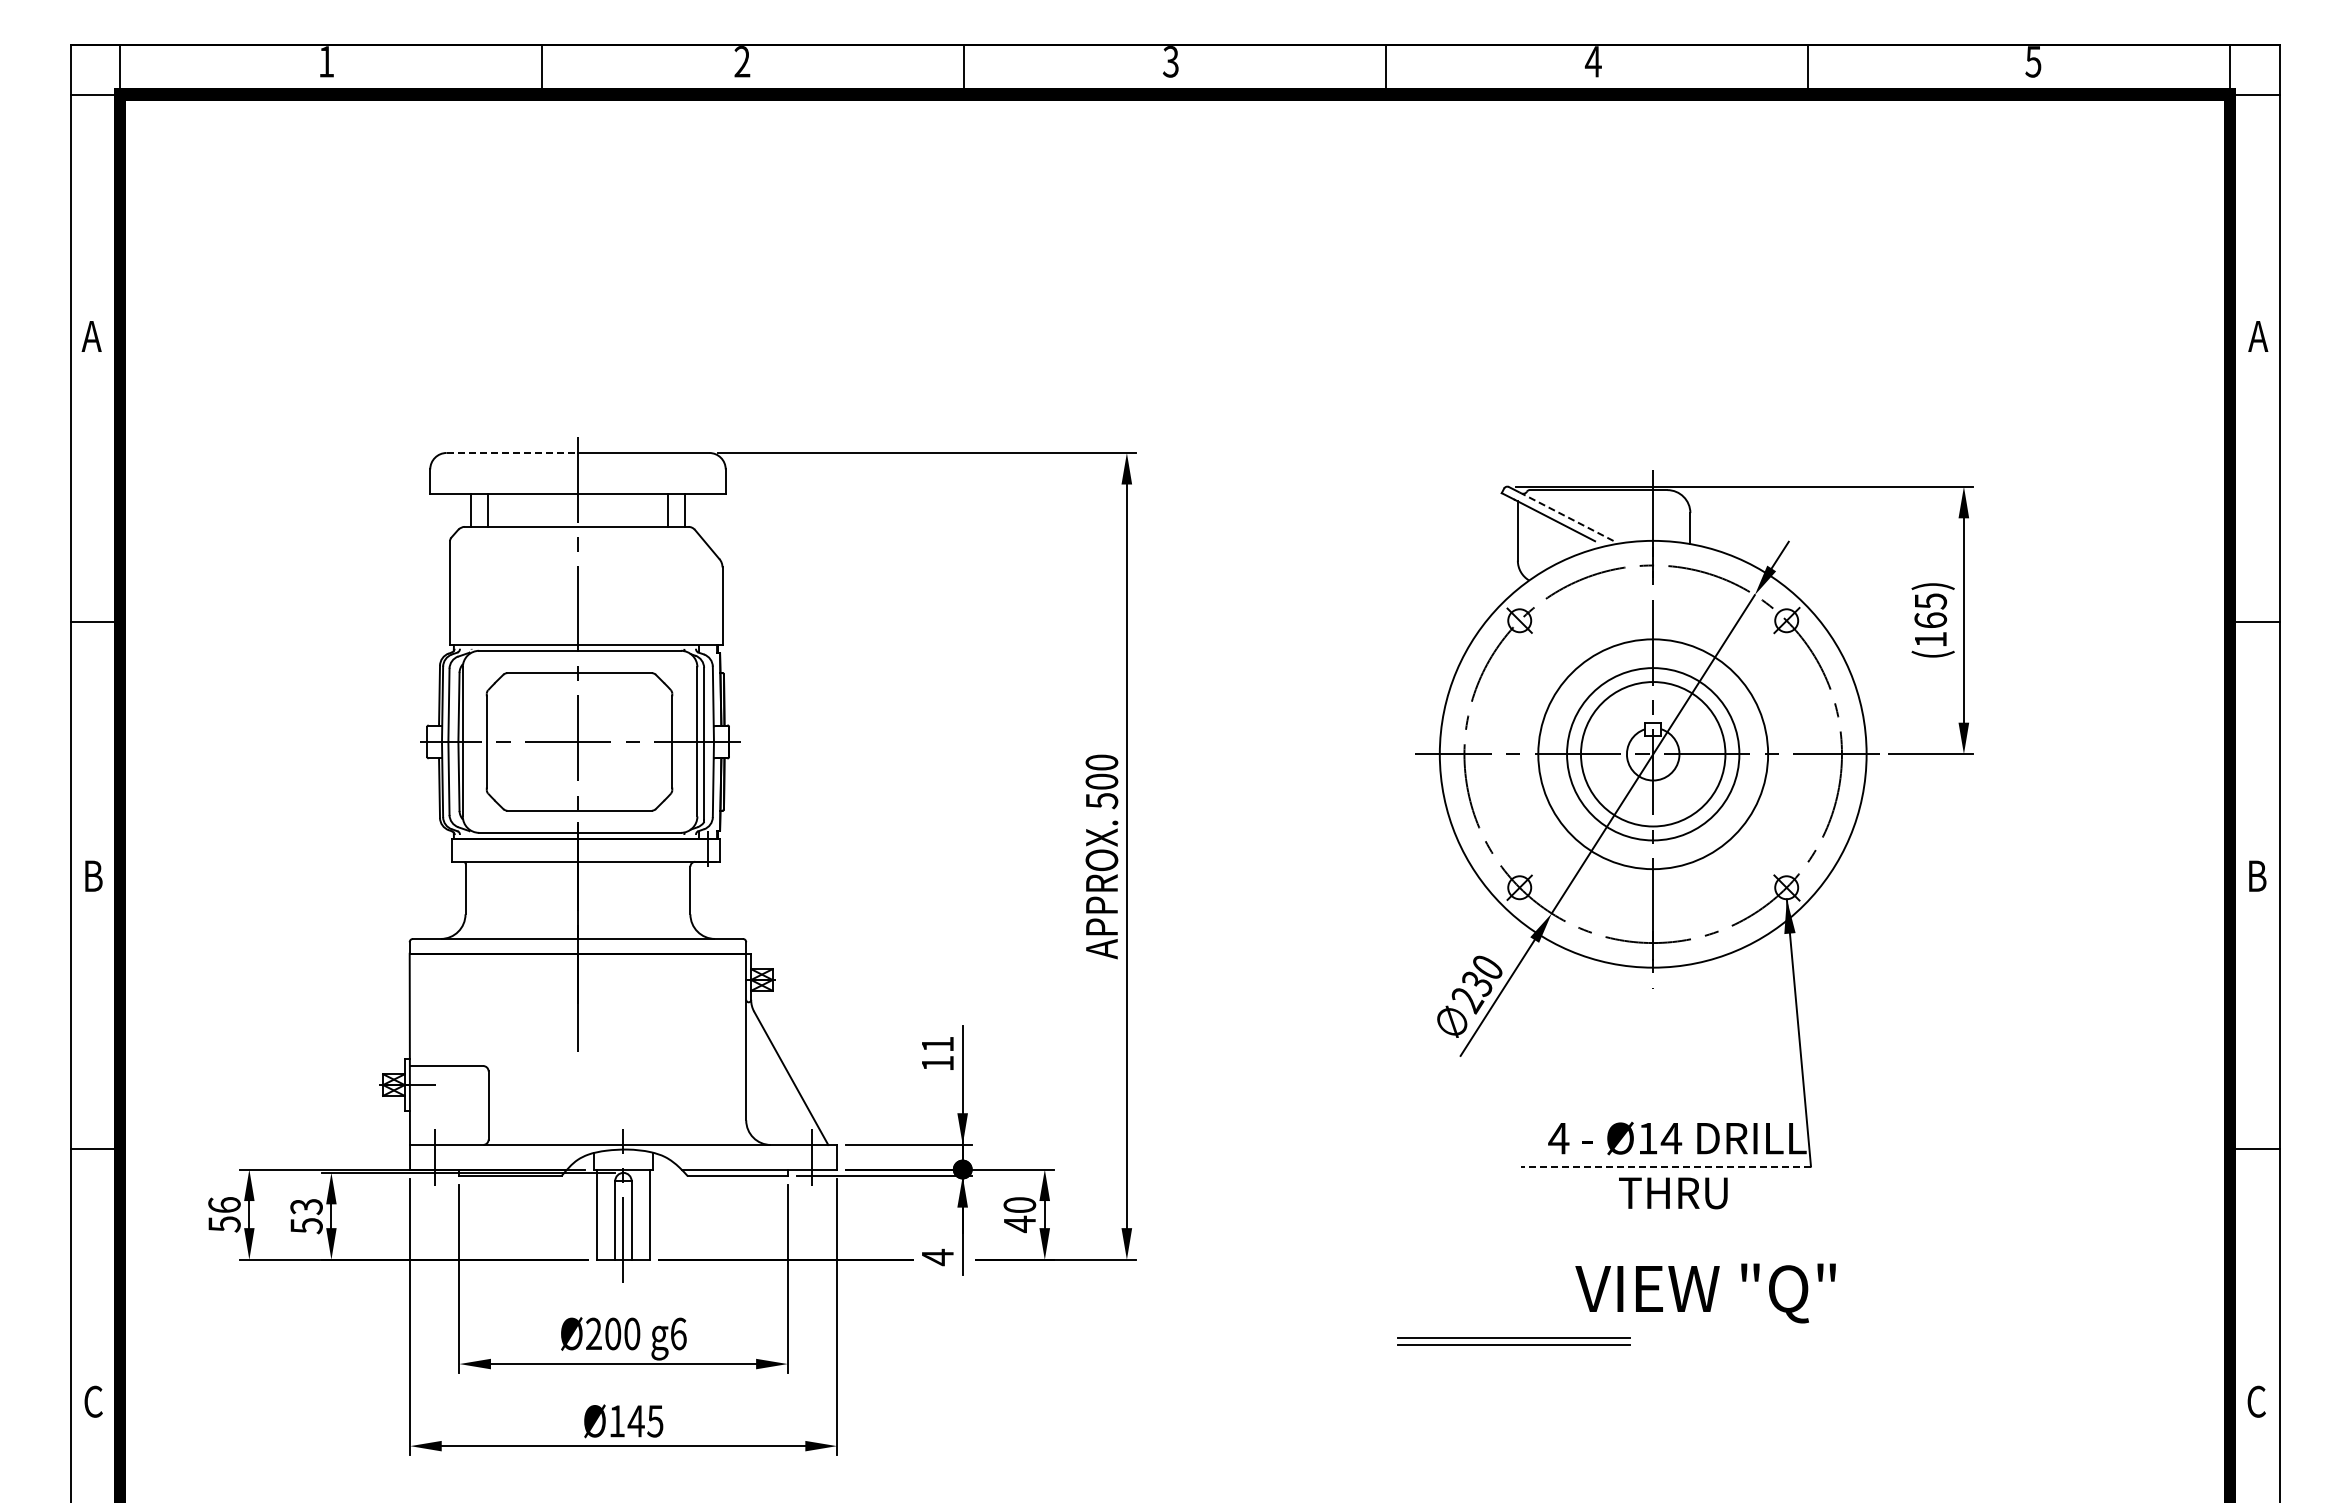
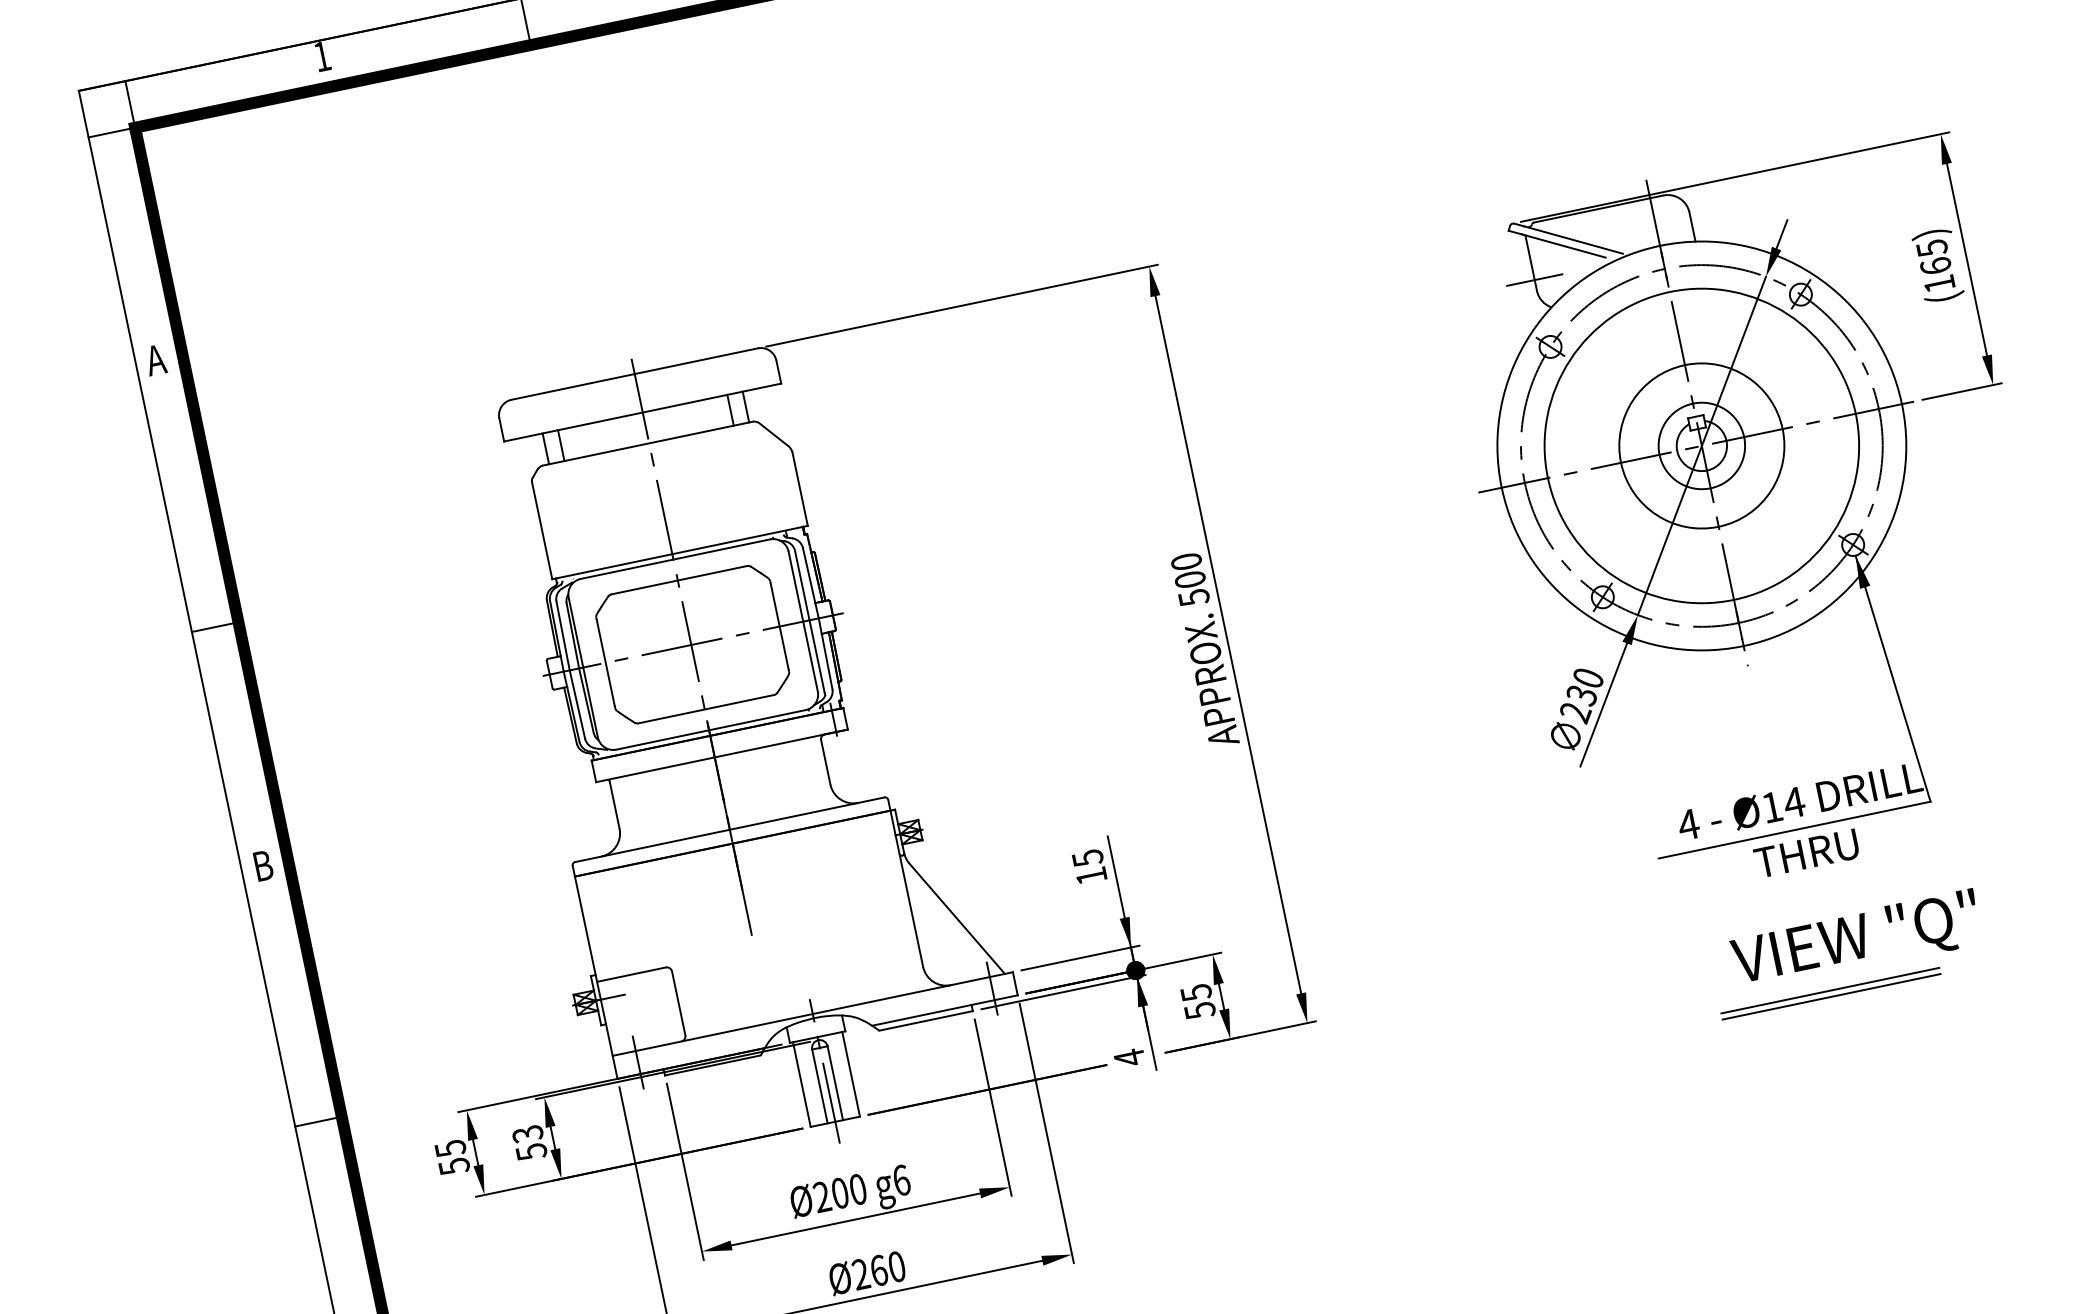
line: (512, 452) -> (573, 386), dashed -> solid
line: (1565, 516) -> (1573, 240), dashed -> solid
line: (1517, 549) -> (1534, 280), added
circle: (1653, 754) -> (1702, 446), size x0.62
circle: (1653, 754) -> (1702, 446), size x1.43
text: (938, 1044) -> (1088, 858), 11 -> 15
line: (1666, 1166) -> (1795, 829), dashed -> solid
text: (224, 1205) -> (450, 1148), 56 -> 55
text: (1019, 1215) -> (1198, 1002), 40 -> 55
part: (1513, 1341) -> (1830, 993), moved
text: (636, 1421) -> (879, 1270), Ø145 -> Ø260

